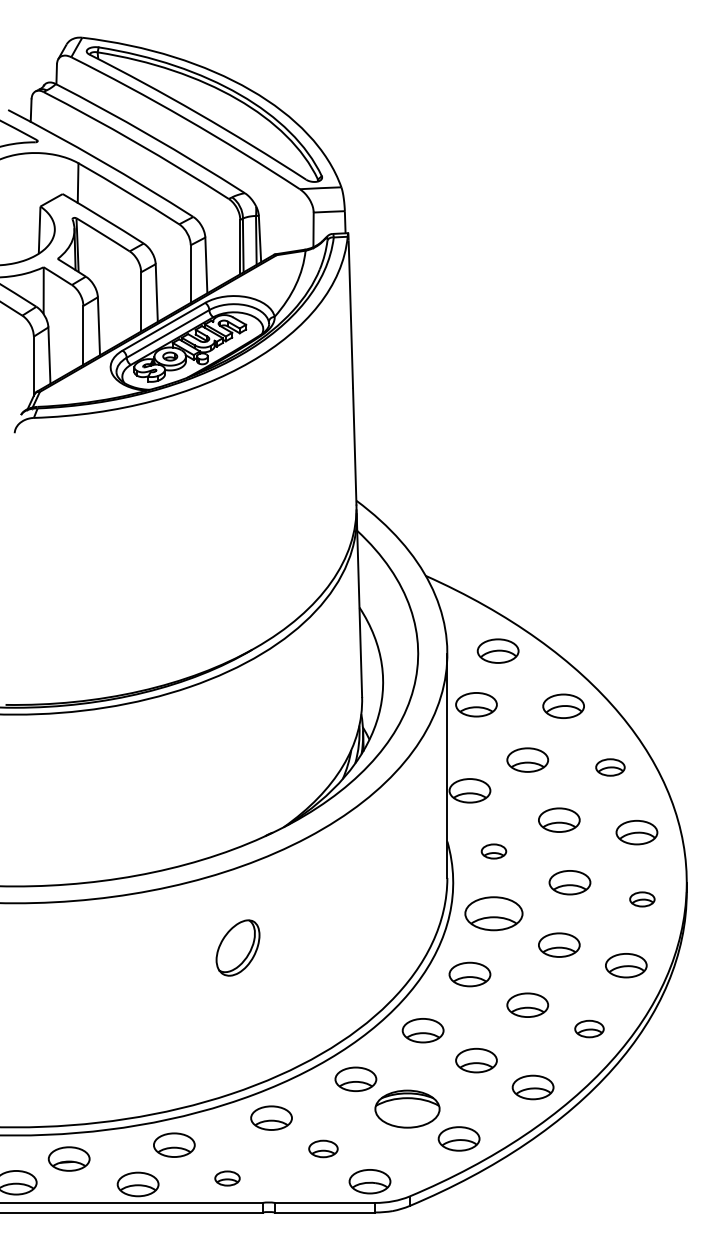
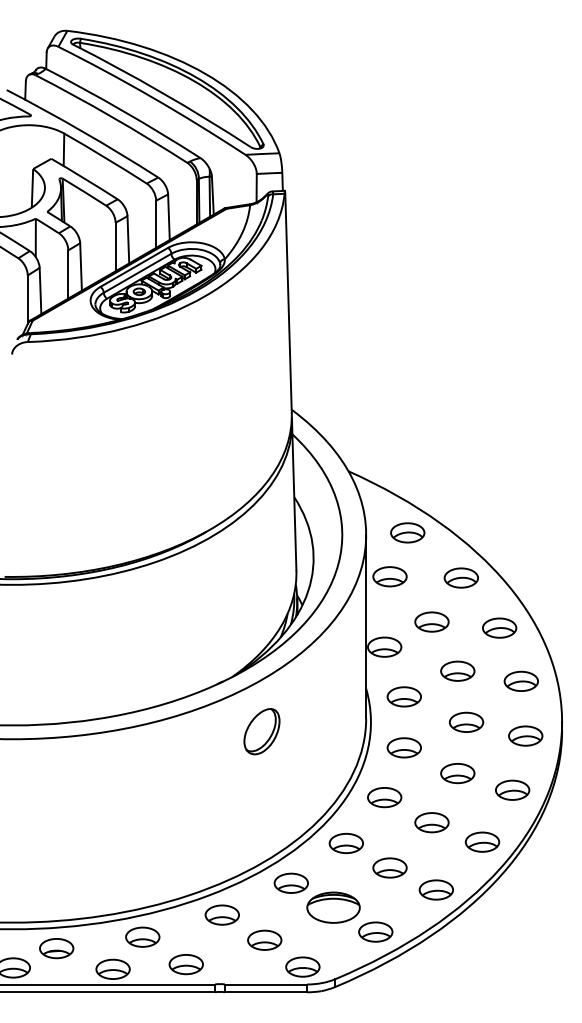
part: (610, 767) -> (499, 628), size x1.43
part: (493, 851) -> (403, 696), size x1.67
part: (642, 899) -> (525, 736), size x1.67
part: (493, 913) -> (403, 747), size x0.71
part: (237, 947) -> (261, 731), moved
part: (589, 1028) -> (482, 841), size x1.43
part: (323, 1148) -> (264, 939), size x1.43
part: (227, 1178) -> (186, 964), size x1.67

